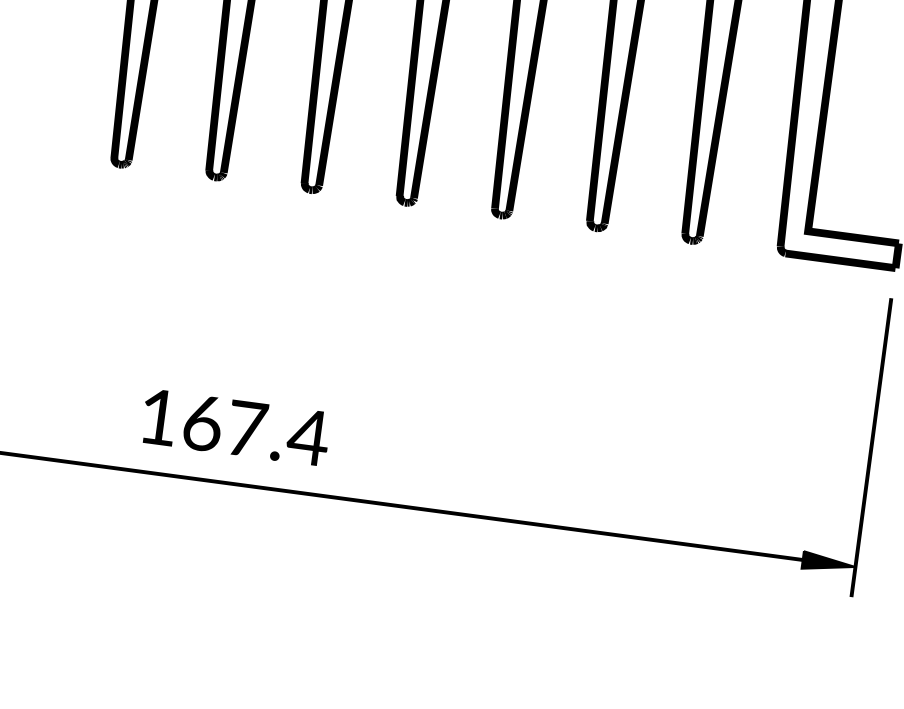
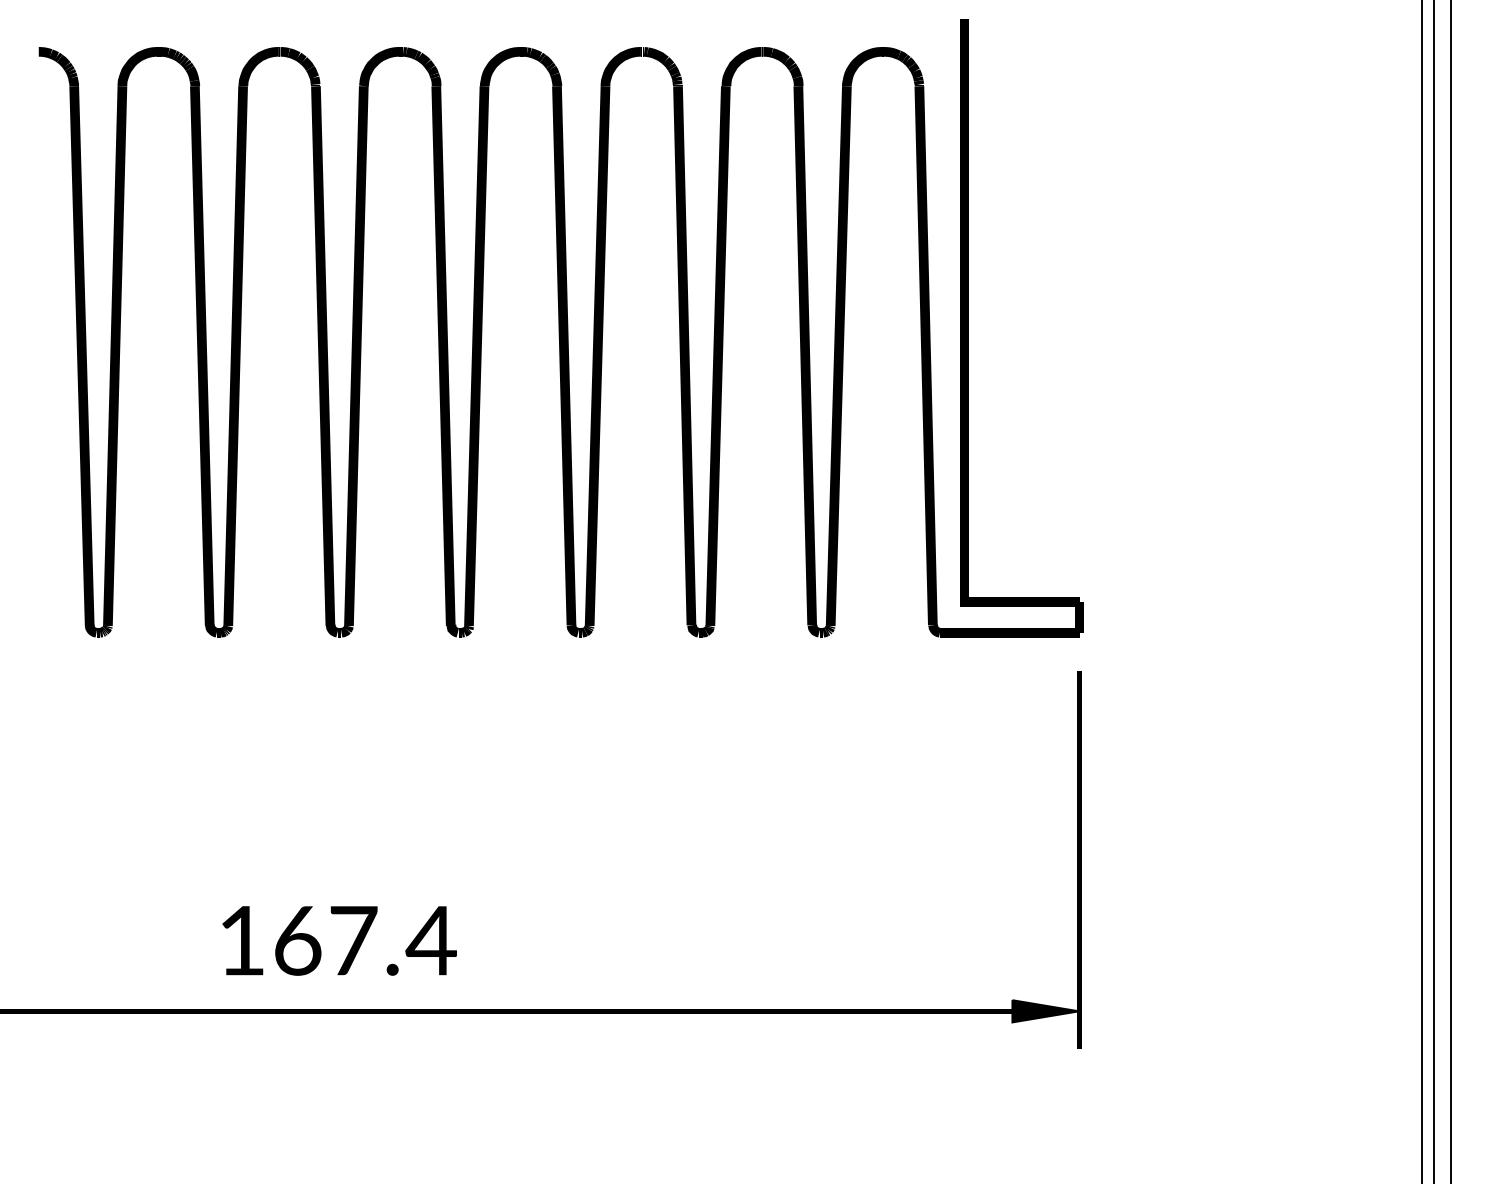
text: (235, 427) -> (339, 940), moved

